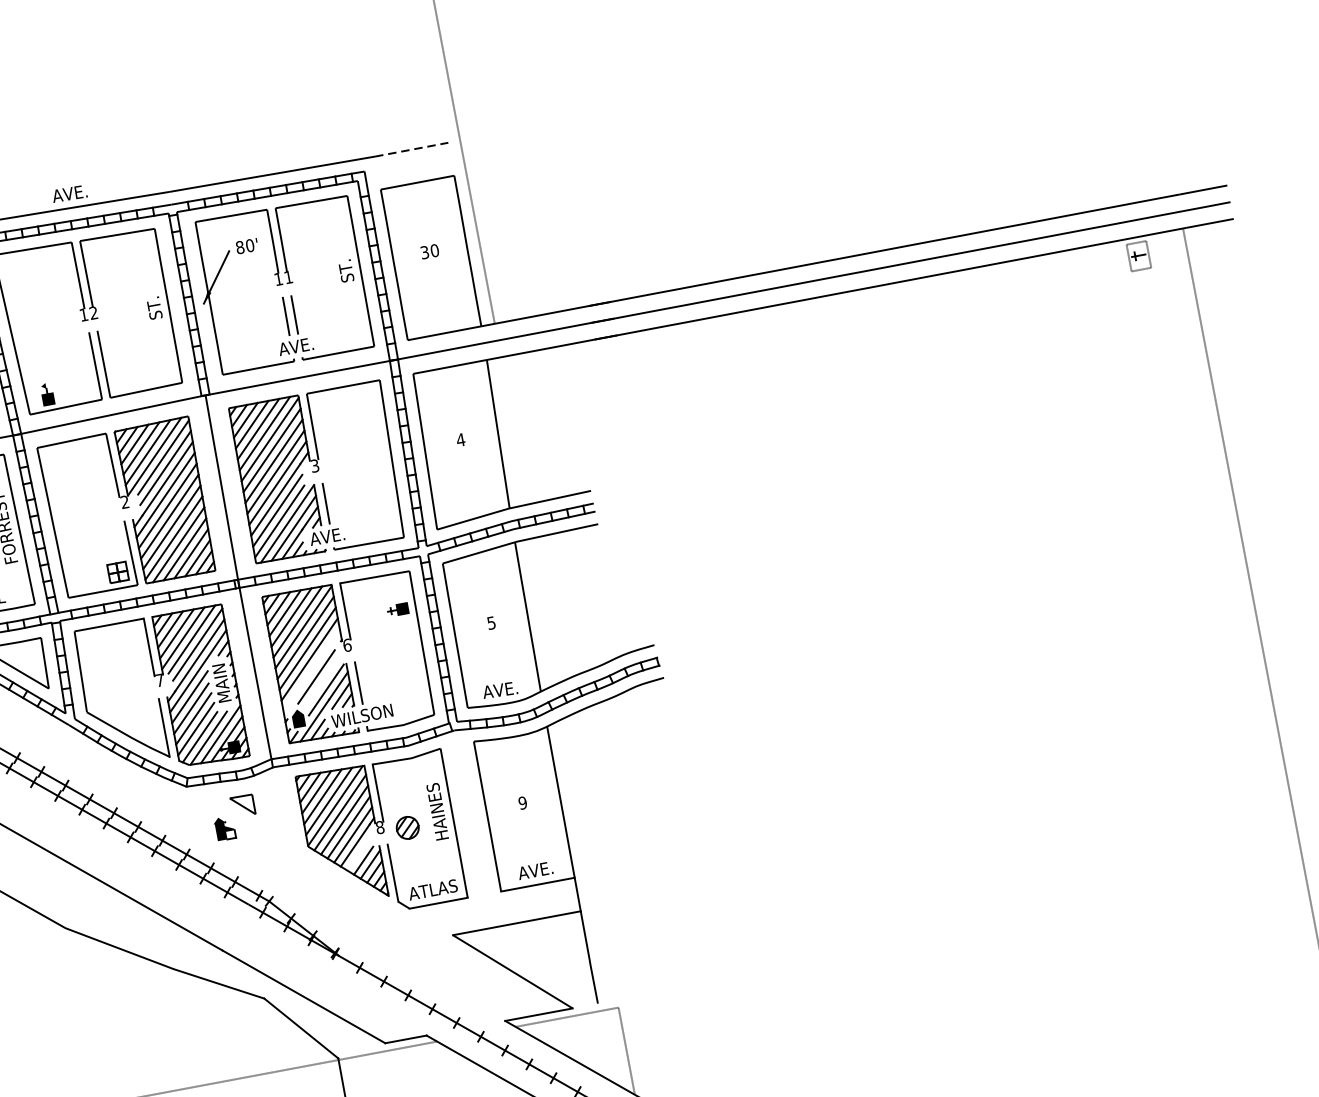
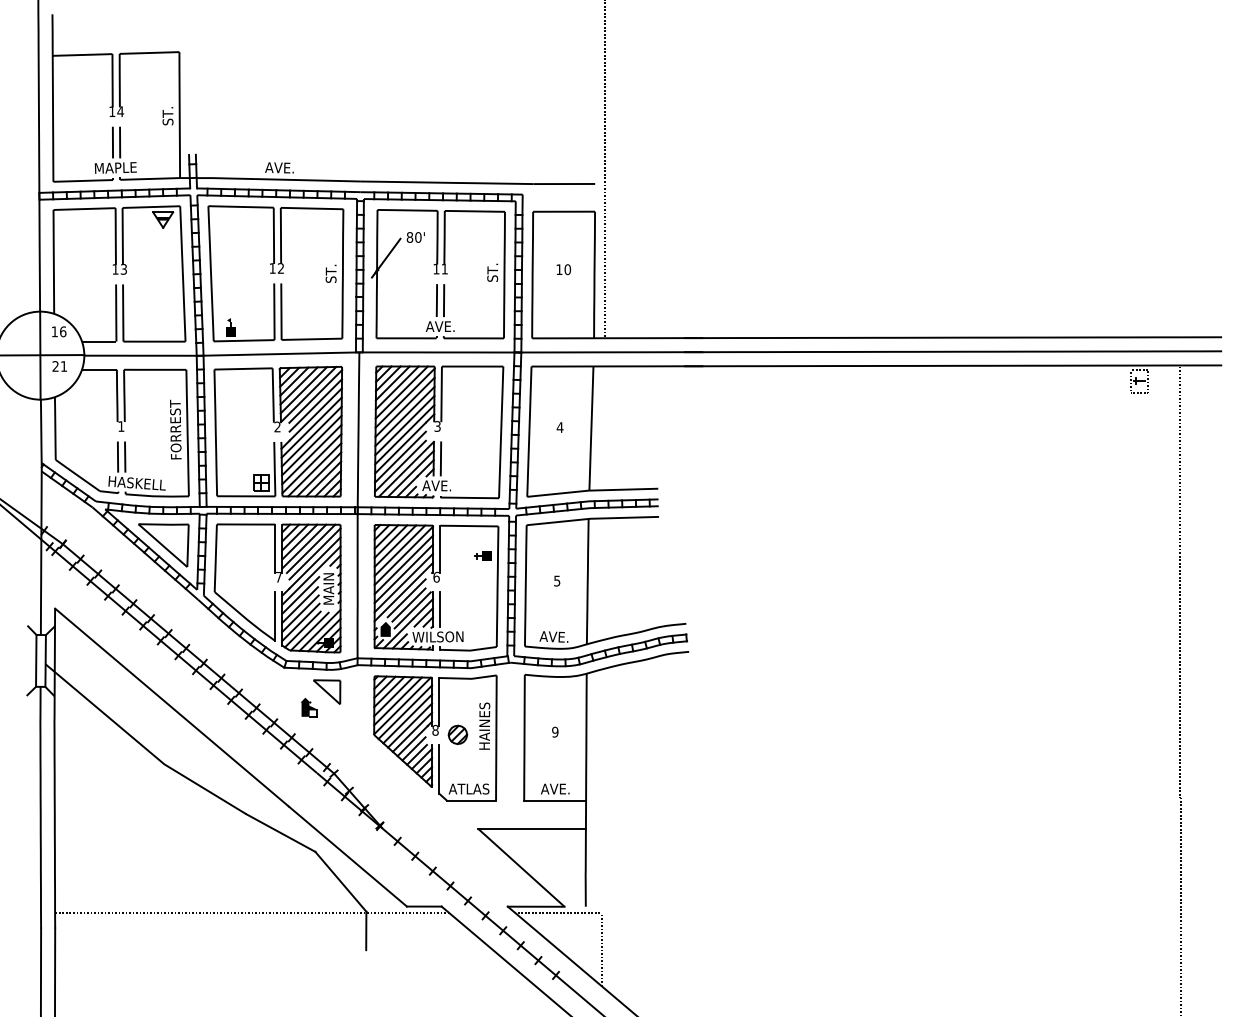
line: (412, 150) -> (564, 184), dashed -> solid
text: (424, 252) -> (559, 269), 30 -> 10
line: (311, 669) -> (403, 591), added
line: (320, 683) -> (408, 604), added
part: (243, 805) -> (327, 691), size x1.43
line: (357, 853) -> (413, 748), added

